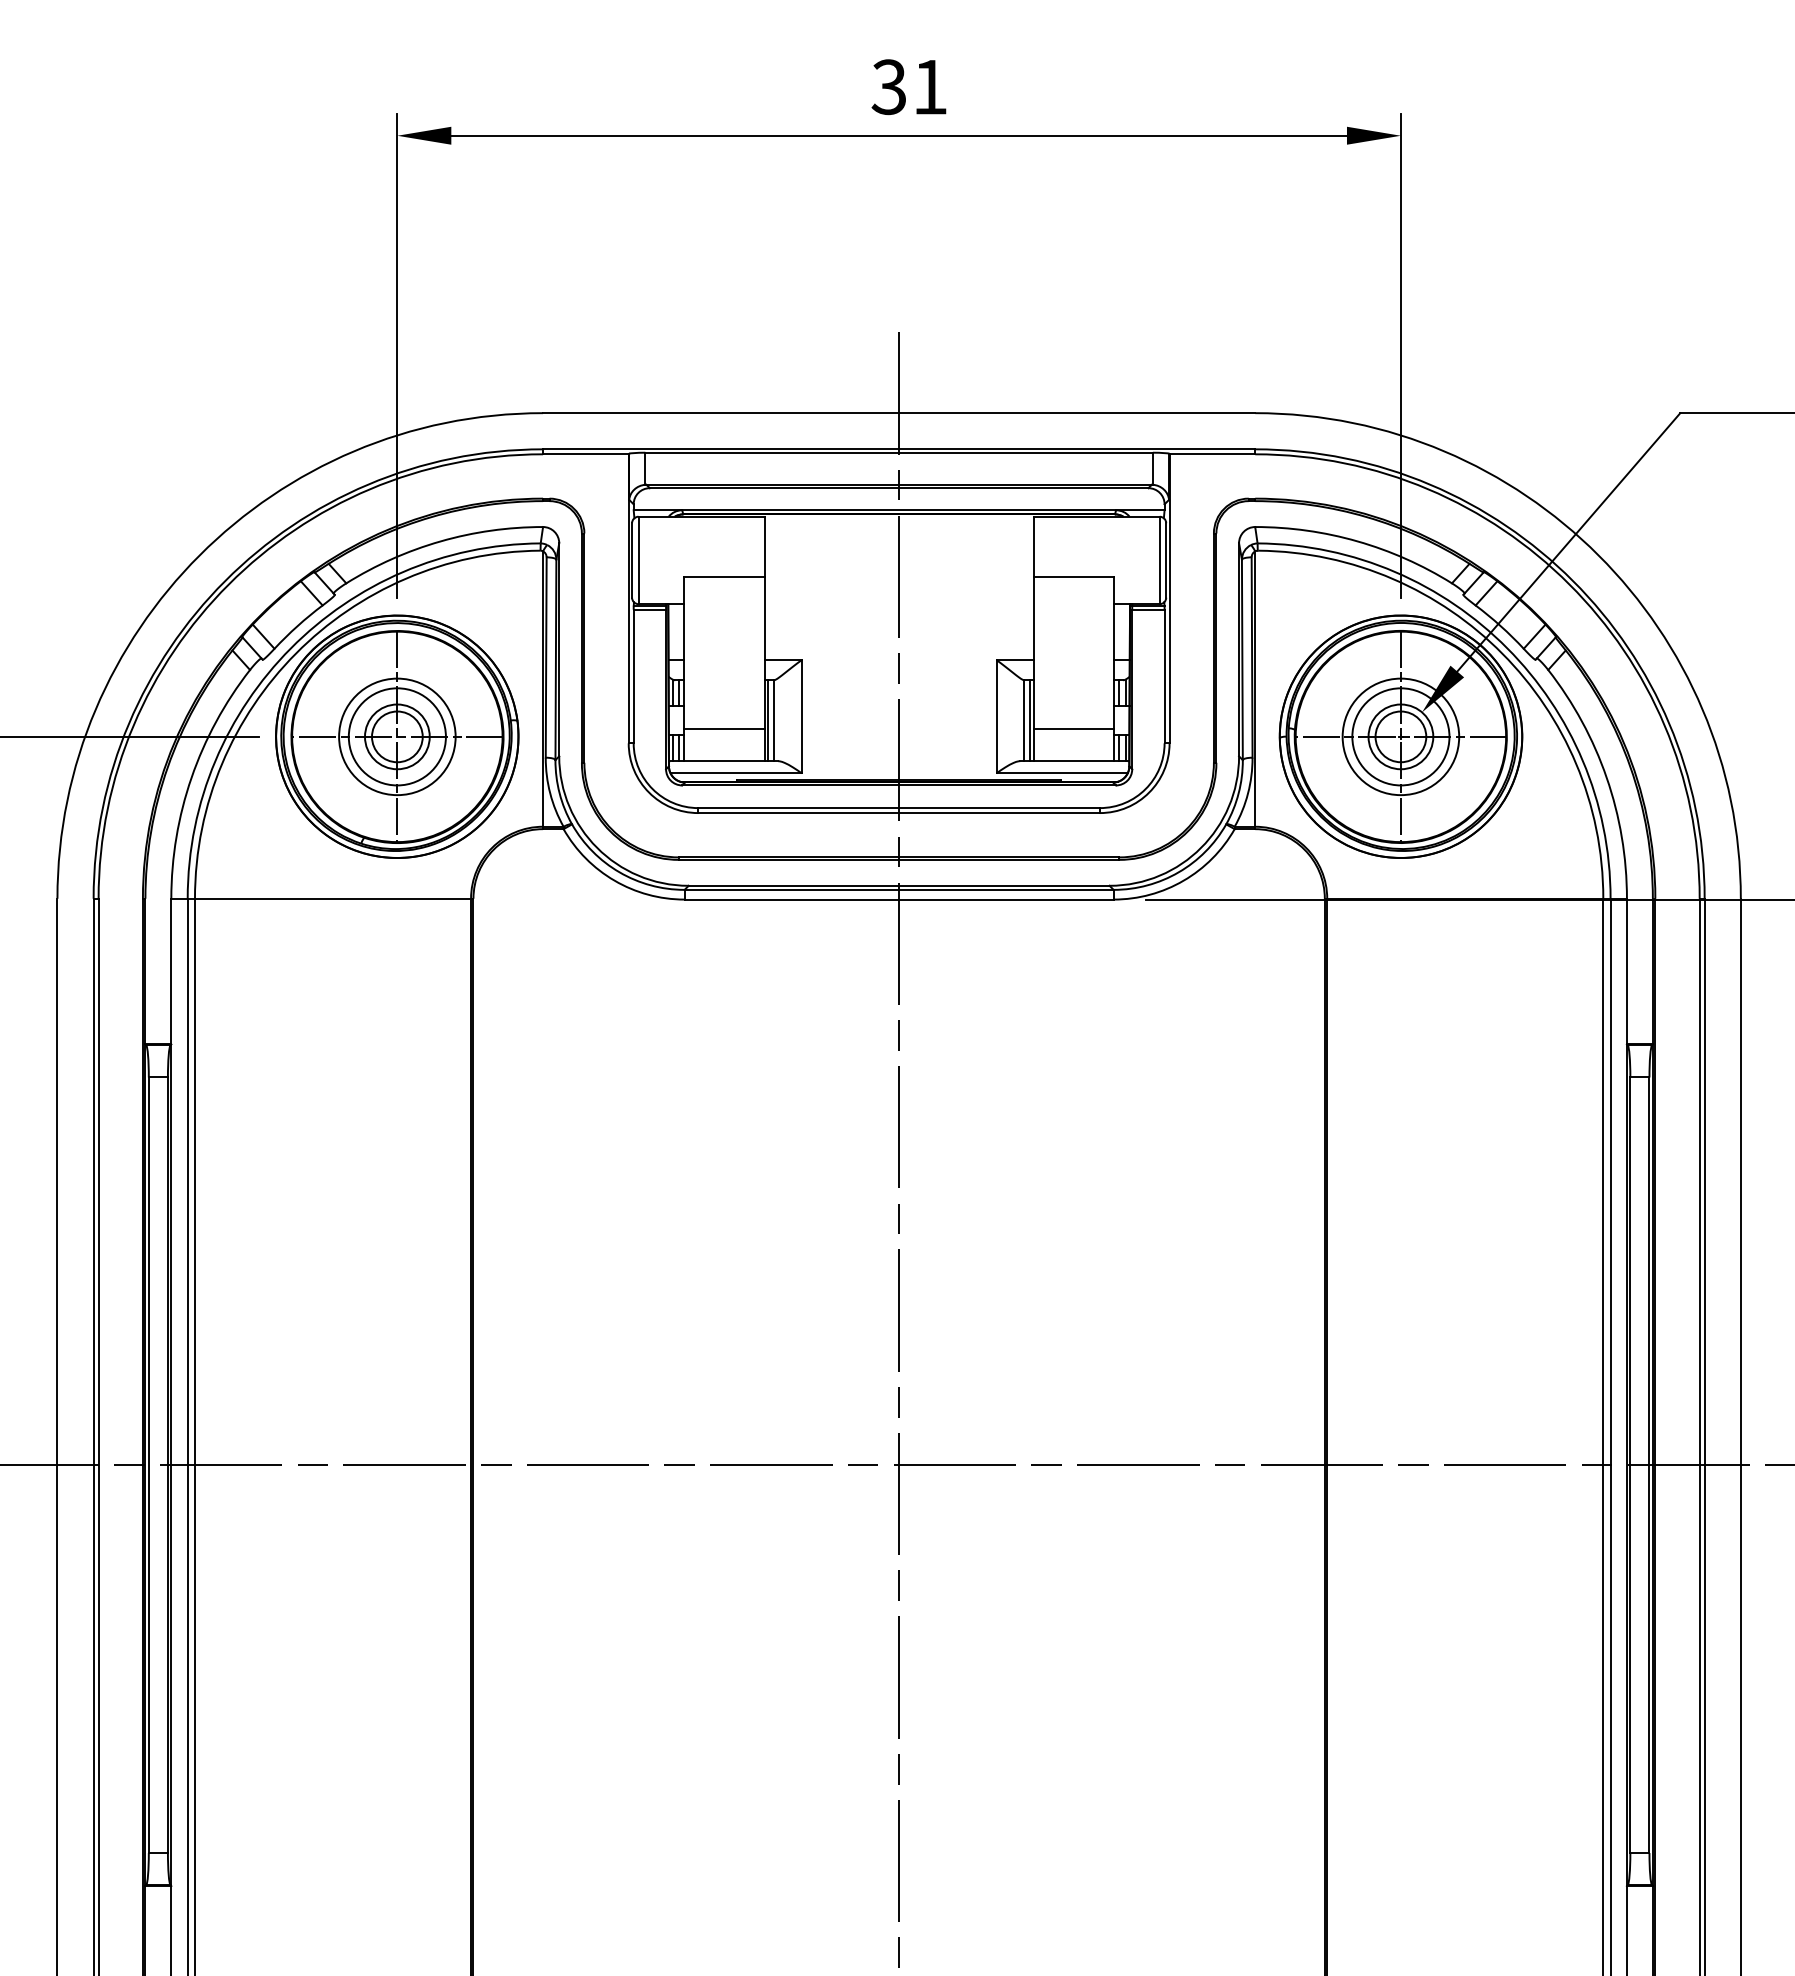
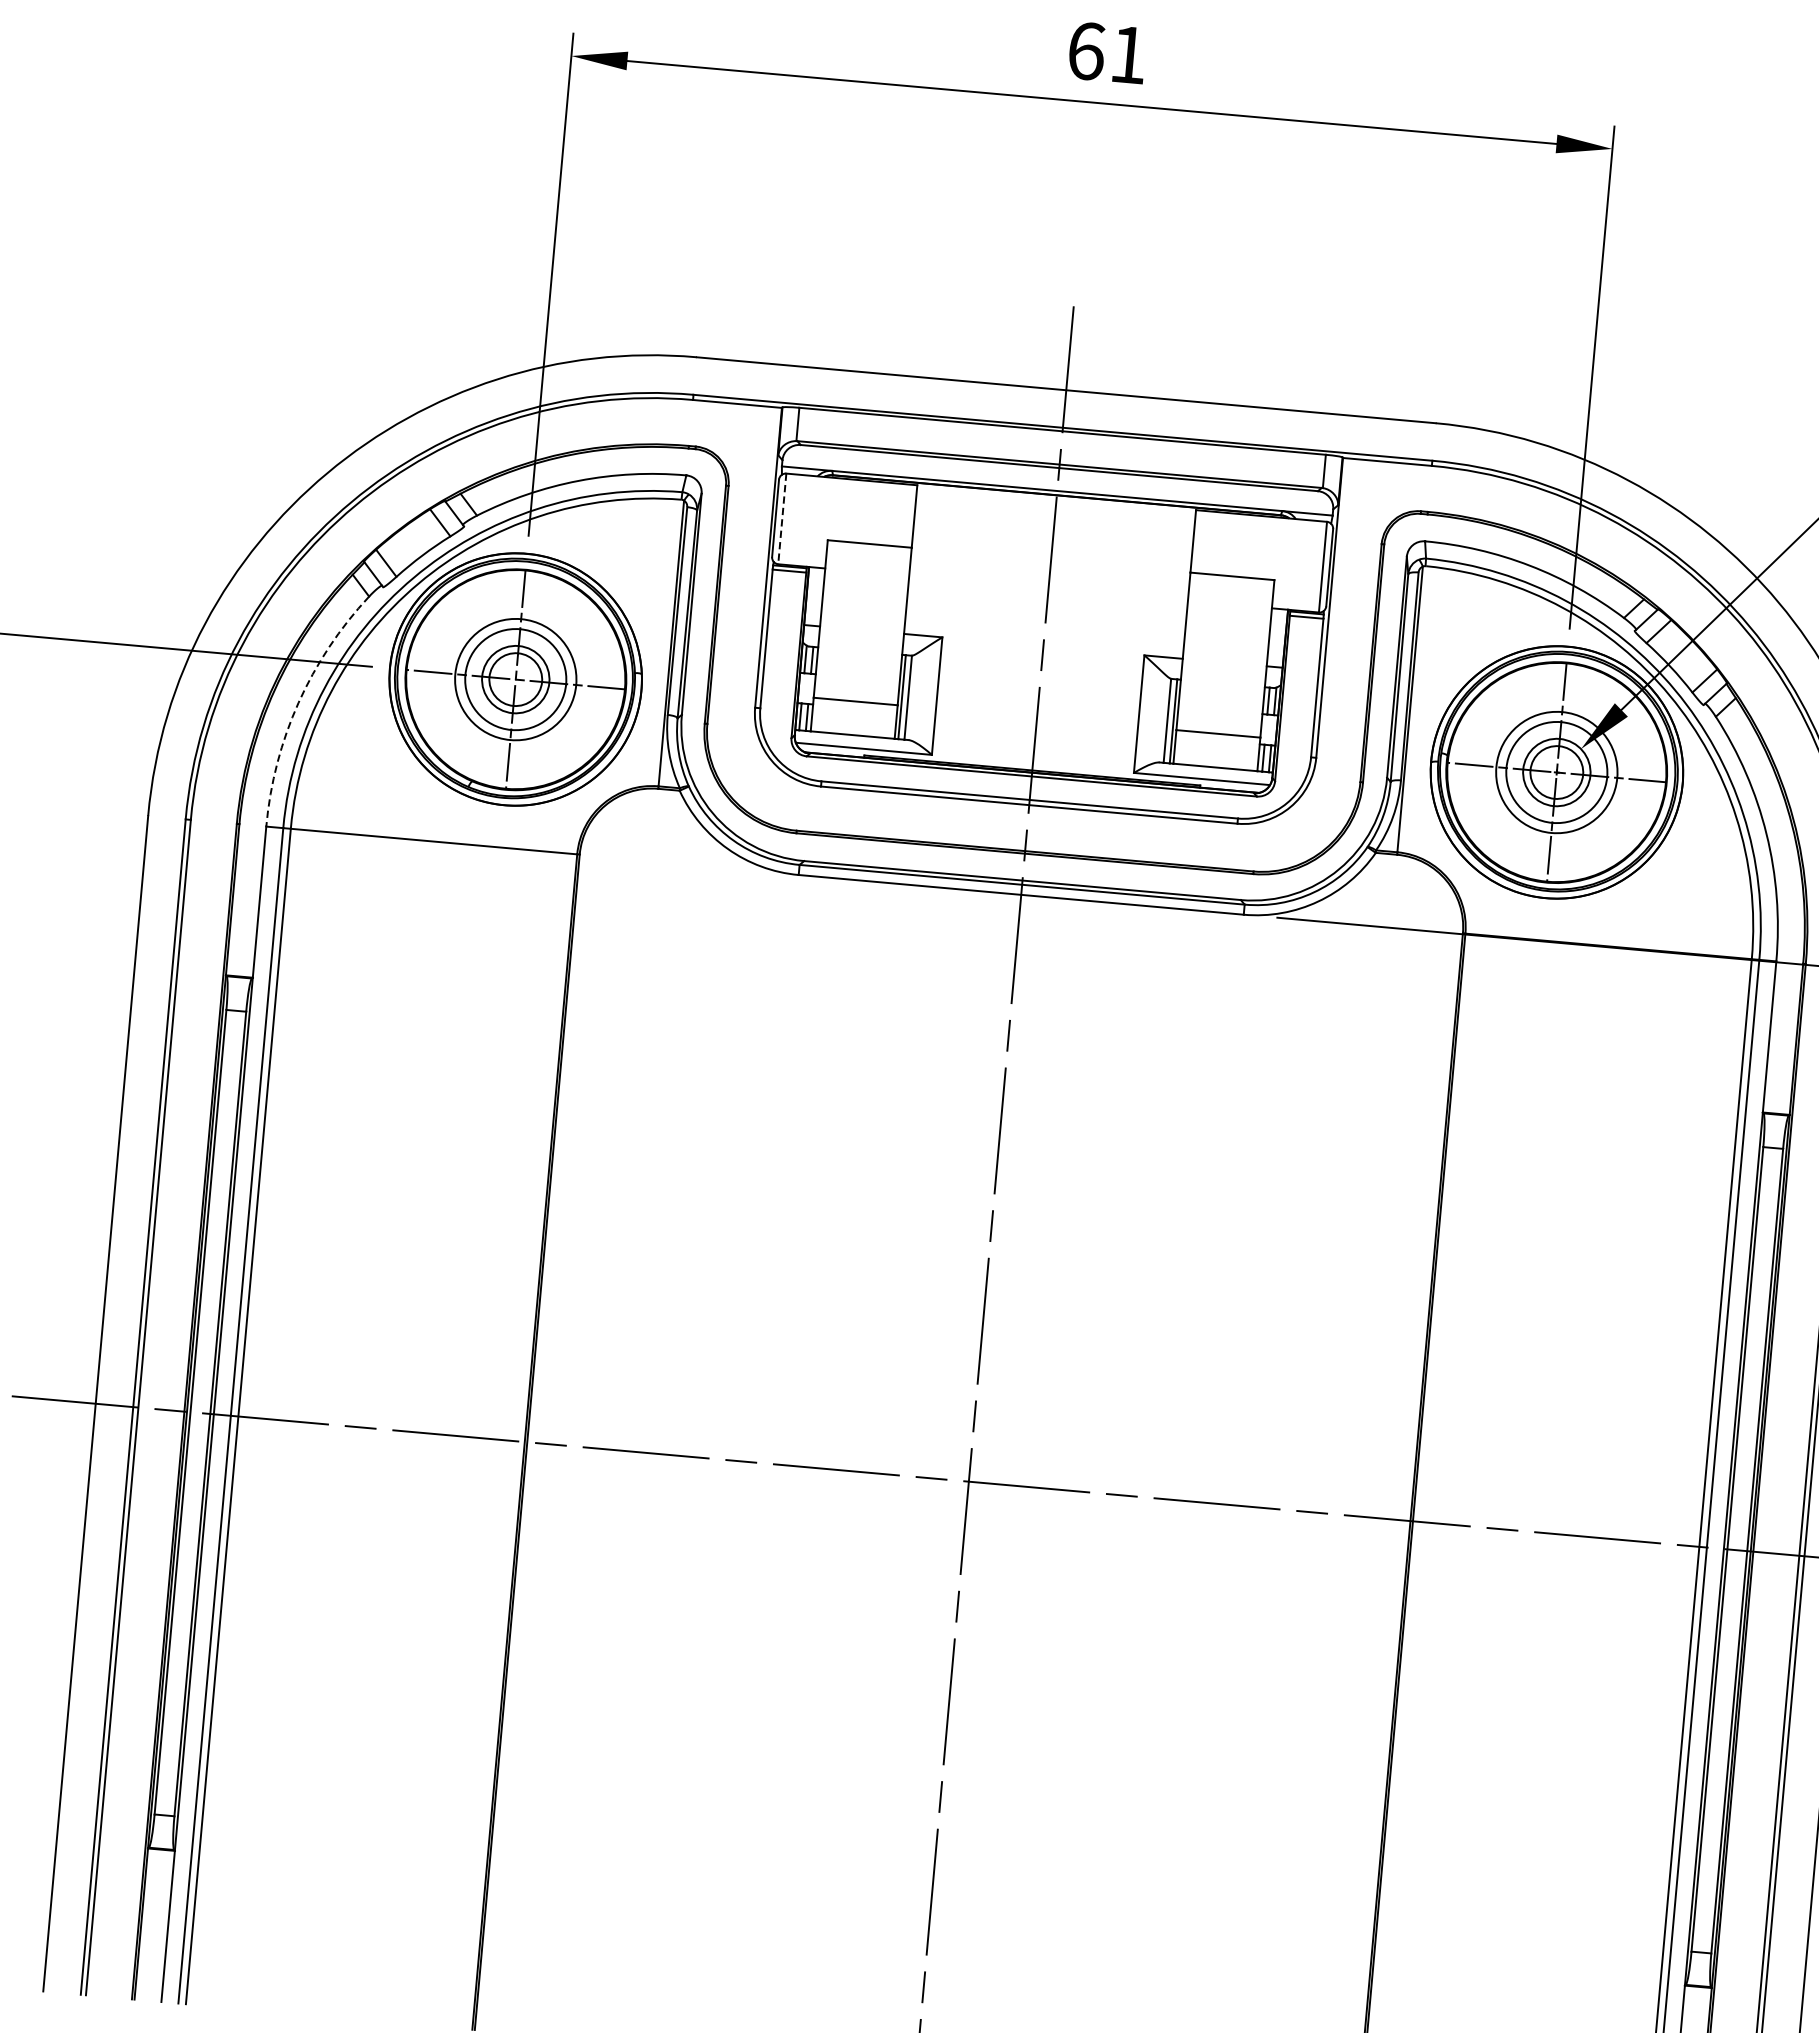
text: (888, 87) -> (1085, 51), 31 -> 61
line: (638, 560) -> (782, 518), solid -> dashed
arc: (191, 777) -> (298, 702), solid -> dashed

